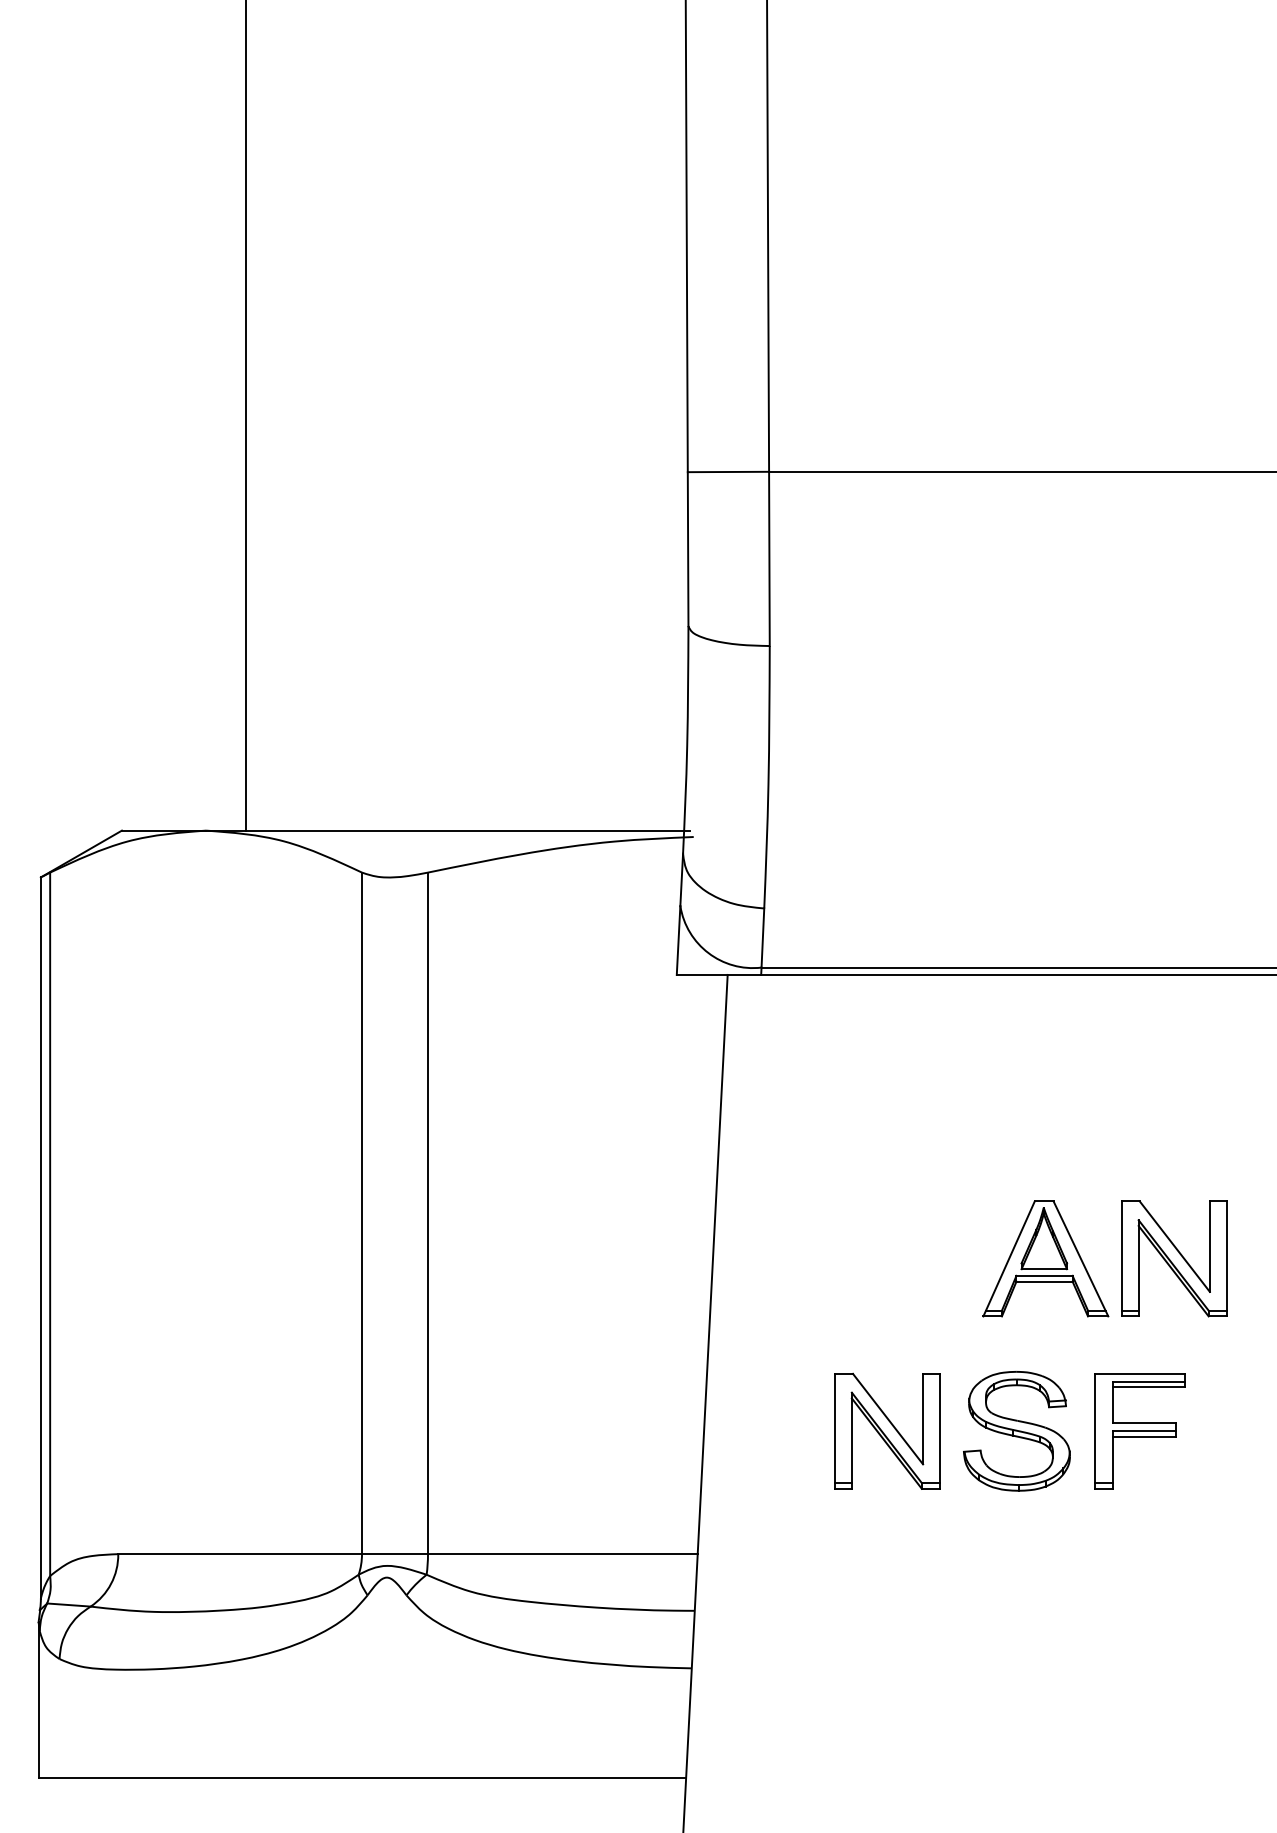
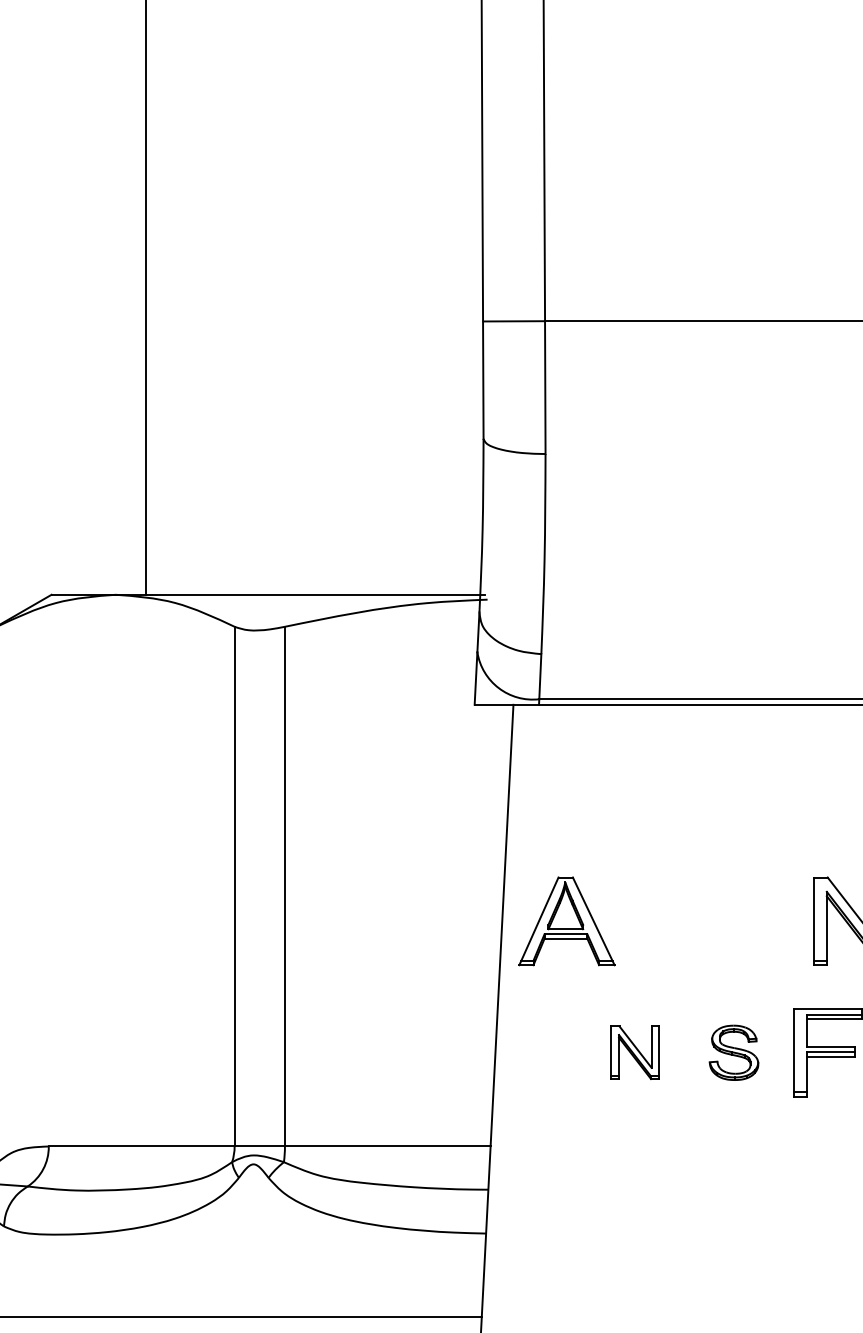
part: (1045, 1258) -> (566, 921), moved
part: (887, 1430) -> (635, 1052), size x0.6
part: (1016, 1431) -> (733, 1052), size x0.6

